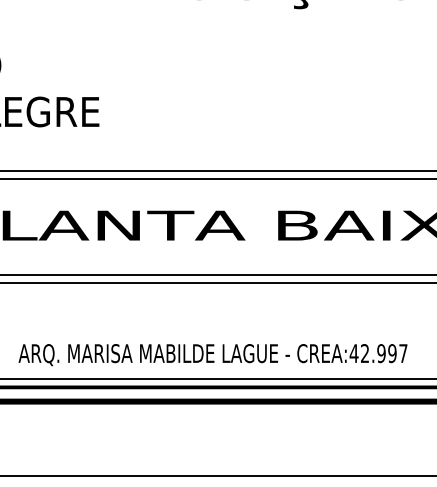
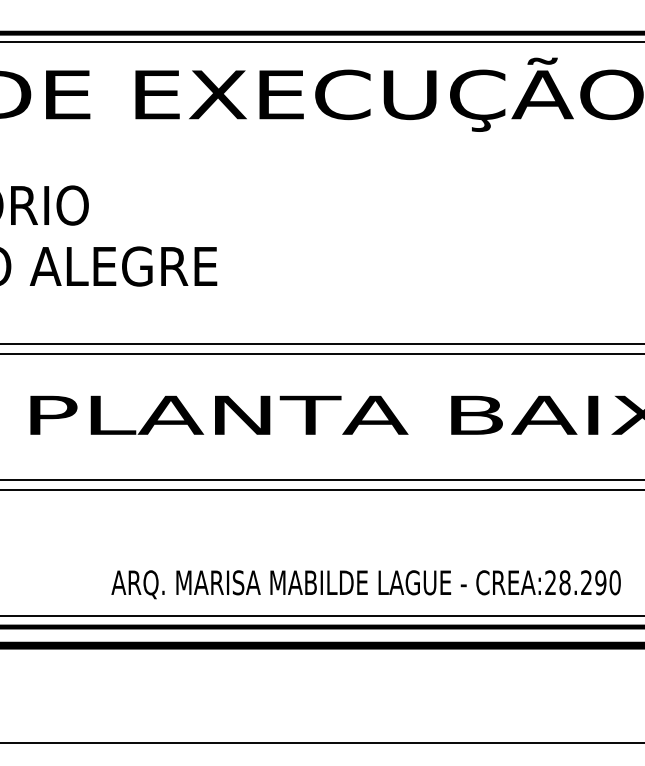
text: (378, 353) -> (582, 582), CREA:42.997 -> CREA:28.290

